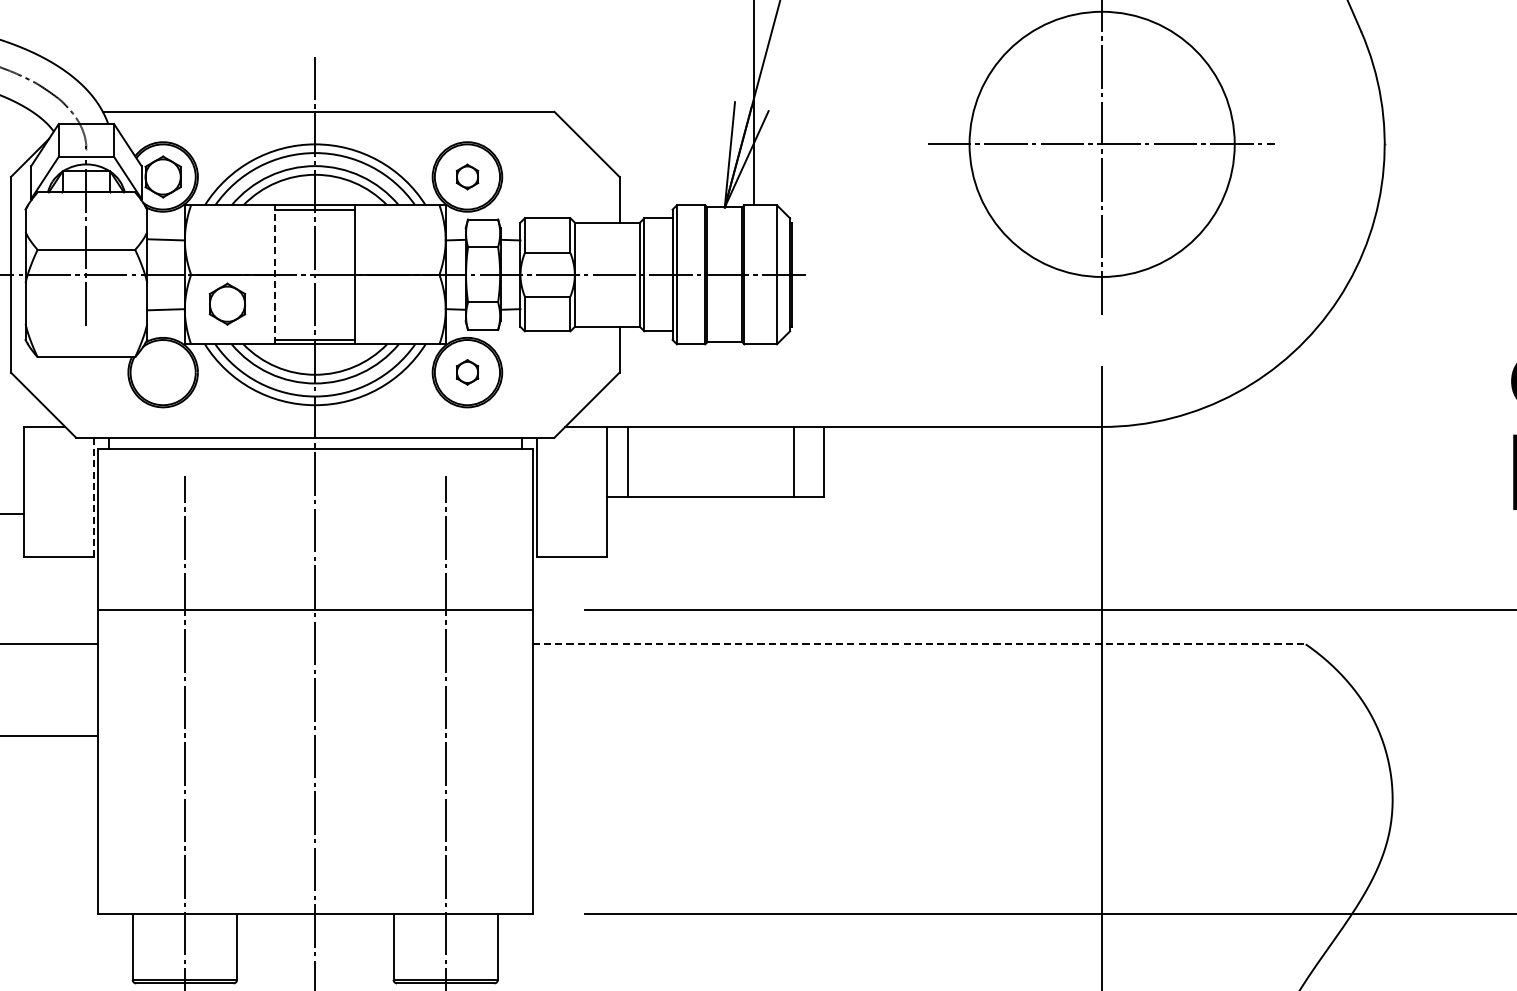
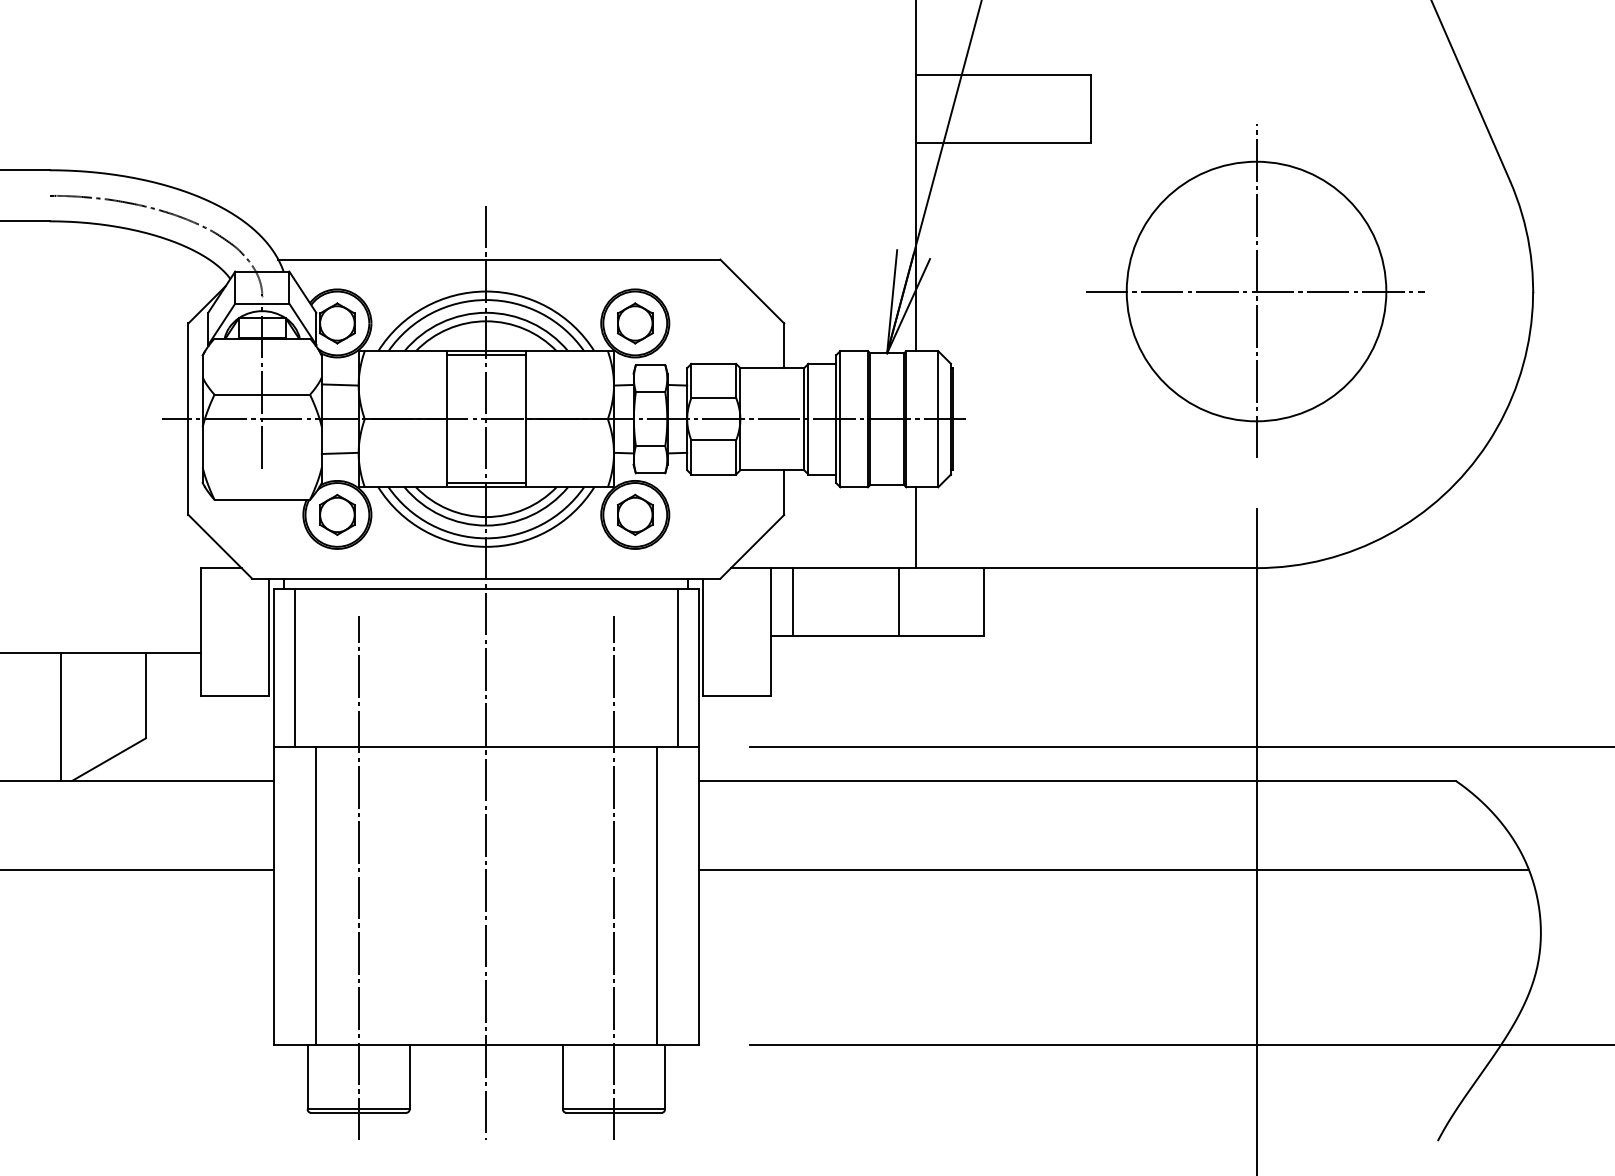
part: (467, 177) -> (635, 323), size x1.67
line: (275, 274) -> (447, 418), dashed -> solid
part: (227, 303) -> (337, 514), moved
part: (467, 372) -> (635, 514), size x1.67
line: (754, 385) -> (916, 527), added
line: (794, 462) -> (899, 602), moved
line: (93, 497) -> (269, 637), dashed -> solid
line: (119, 528) -> (294, 667), added
line: (510, 528) -> (677, 667), added
line: (919, 643) -> (1077, 780), dashed -> solid
line: (957, 735) -> (1114, 870), added
line: (141, 761) -> (316, 895), added
line: (489, 761) -> (656, 895), added

